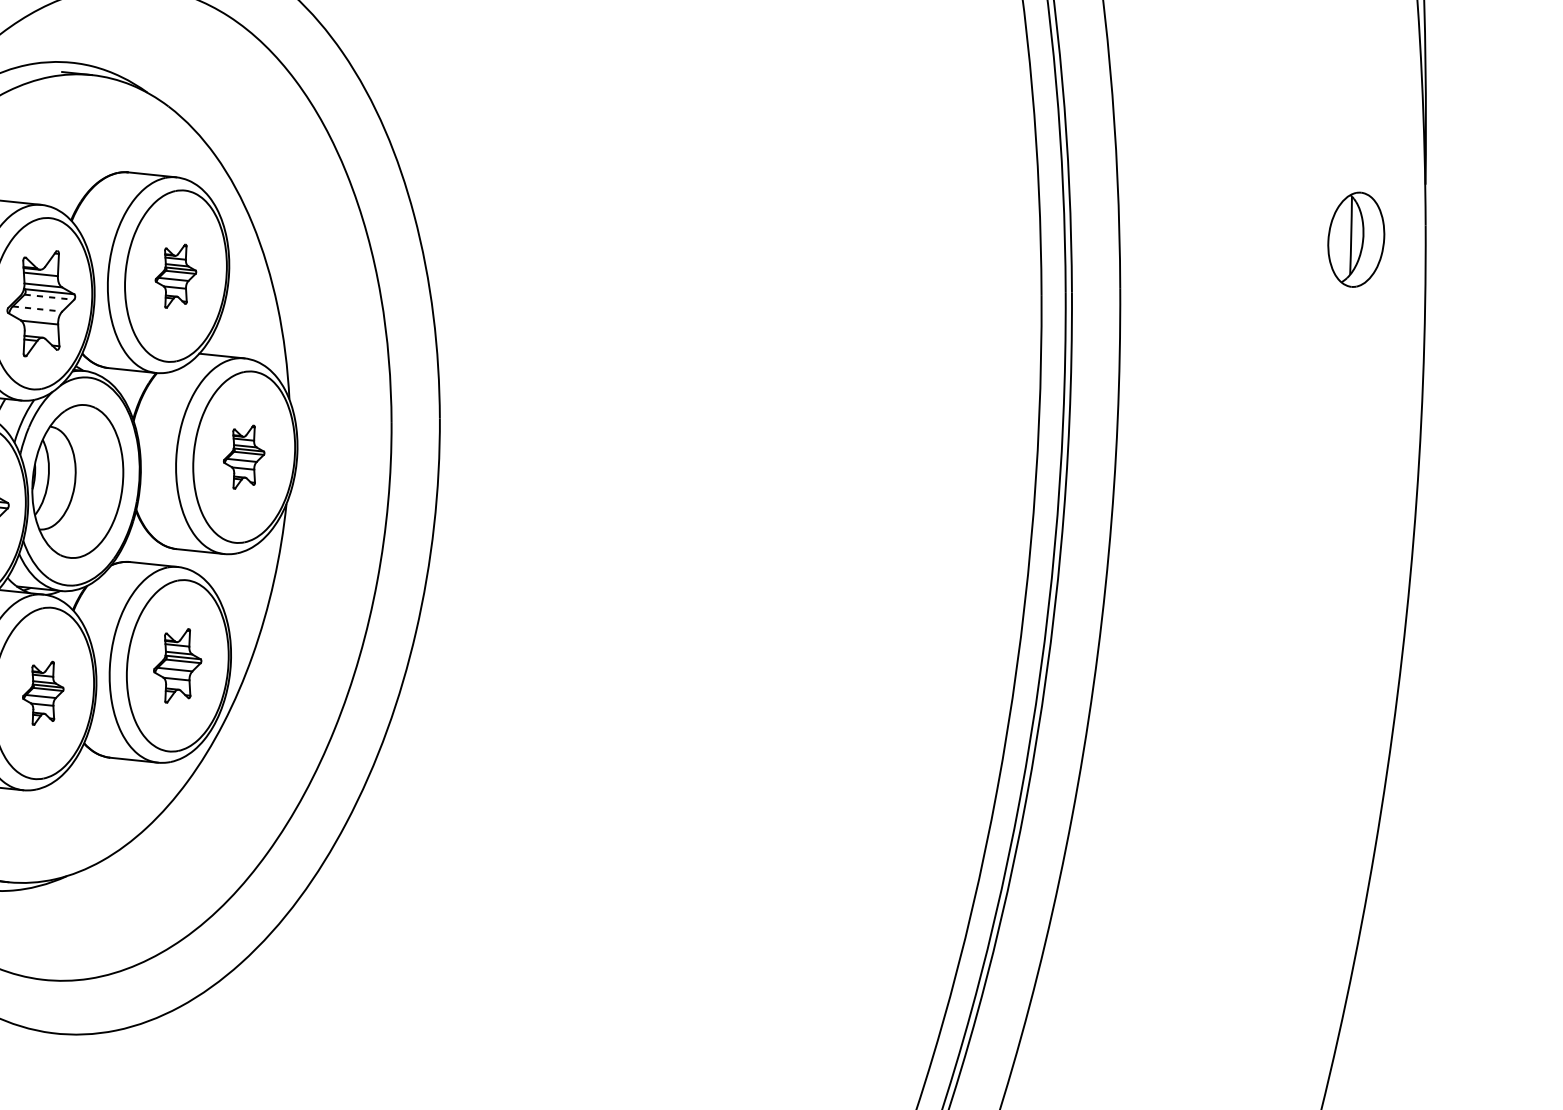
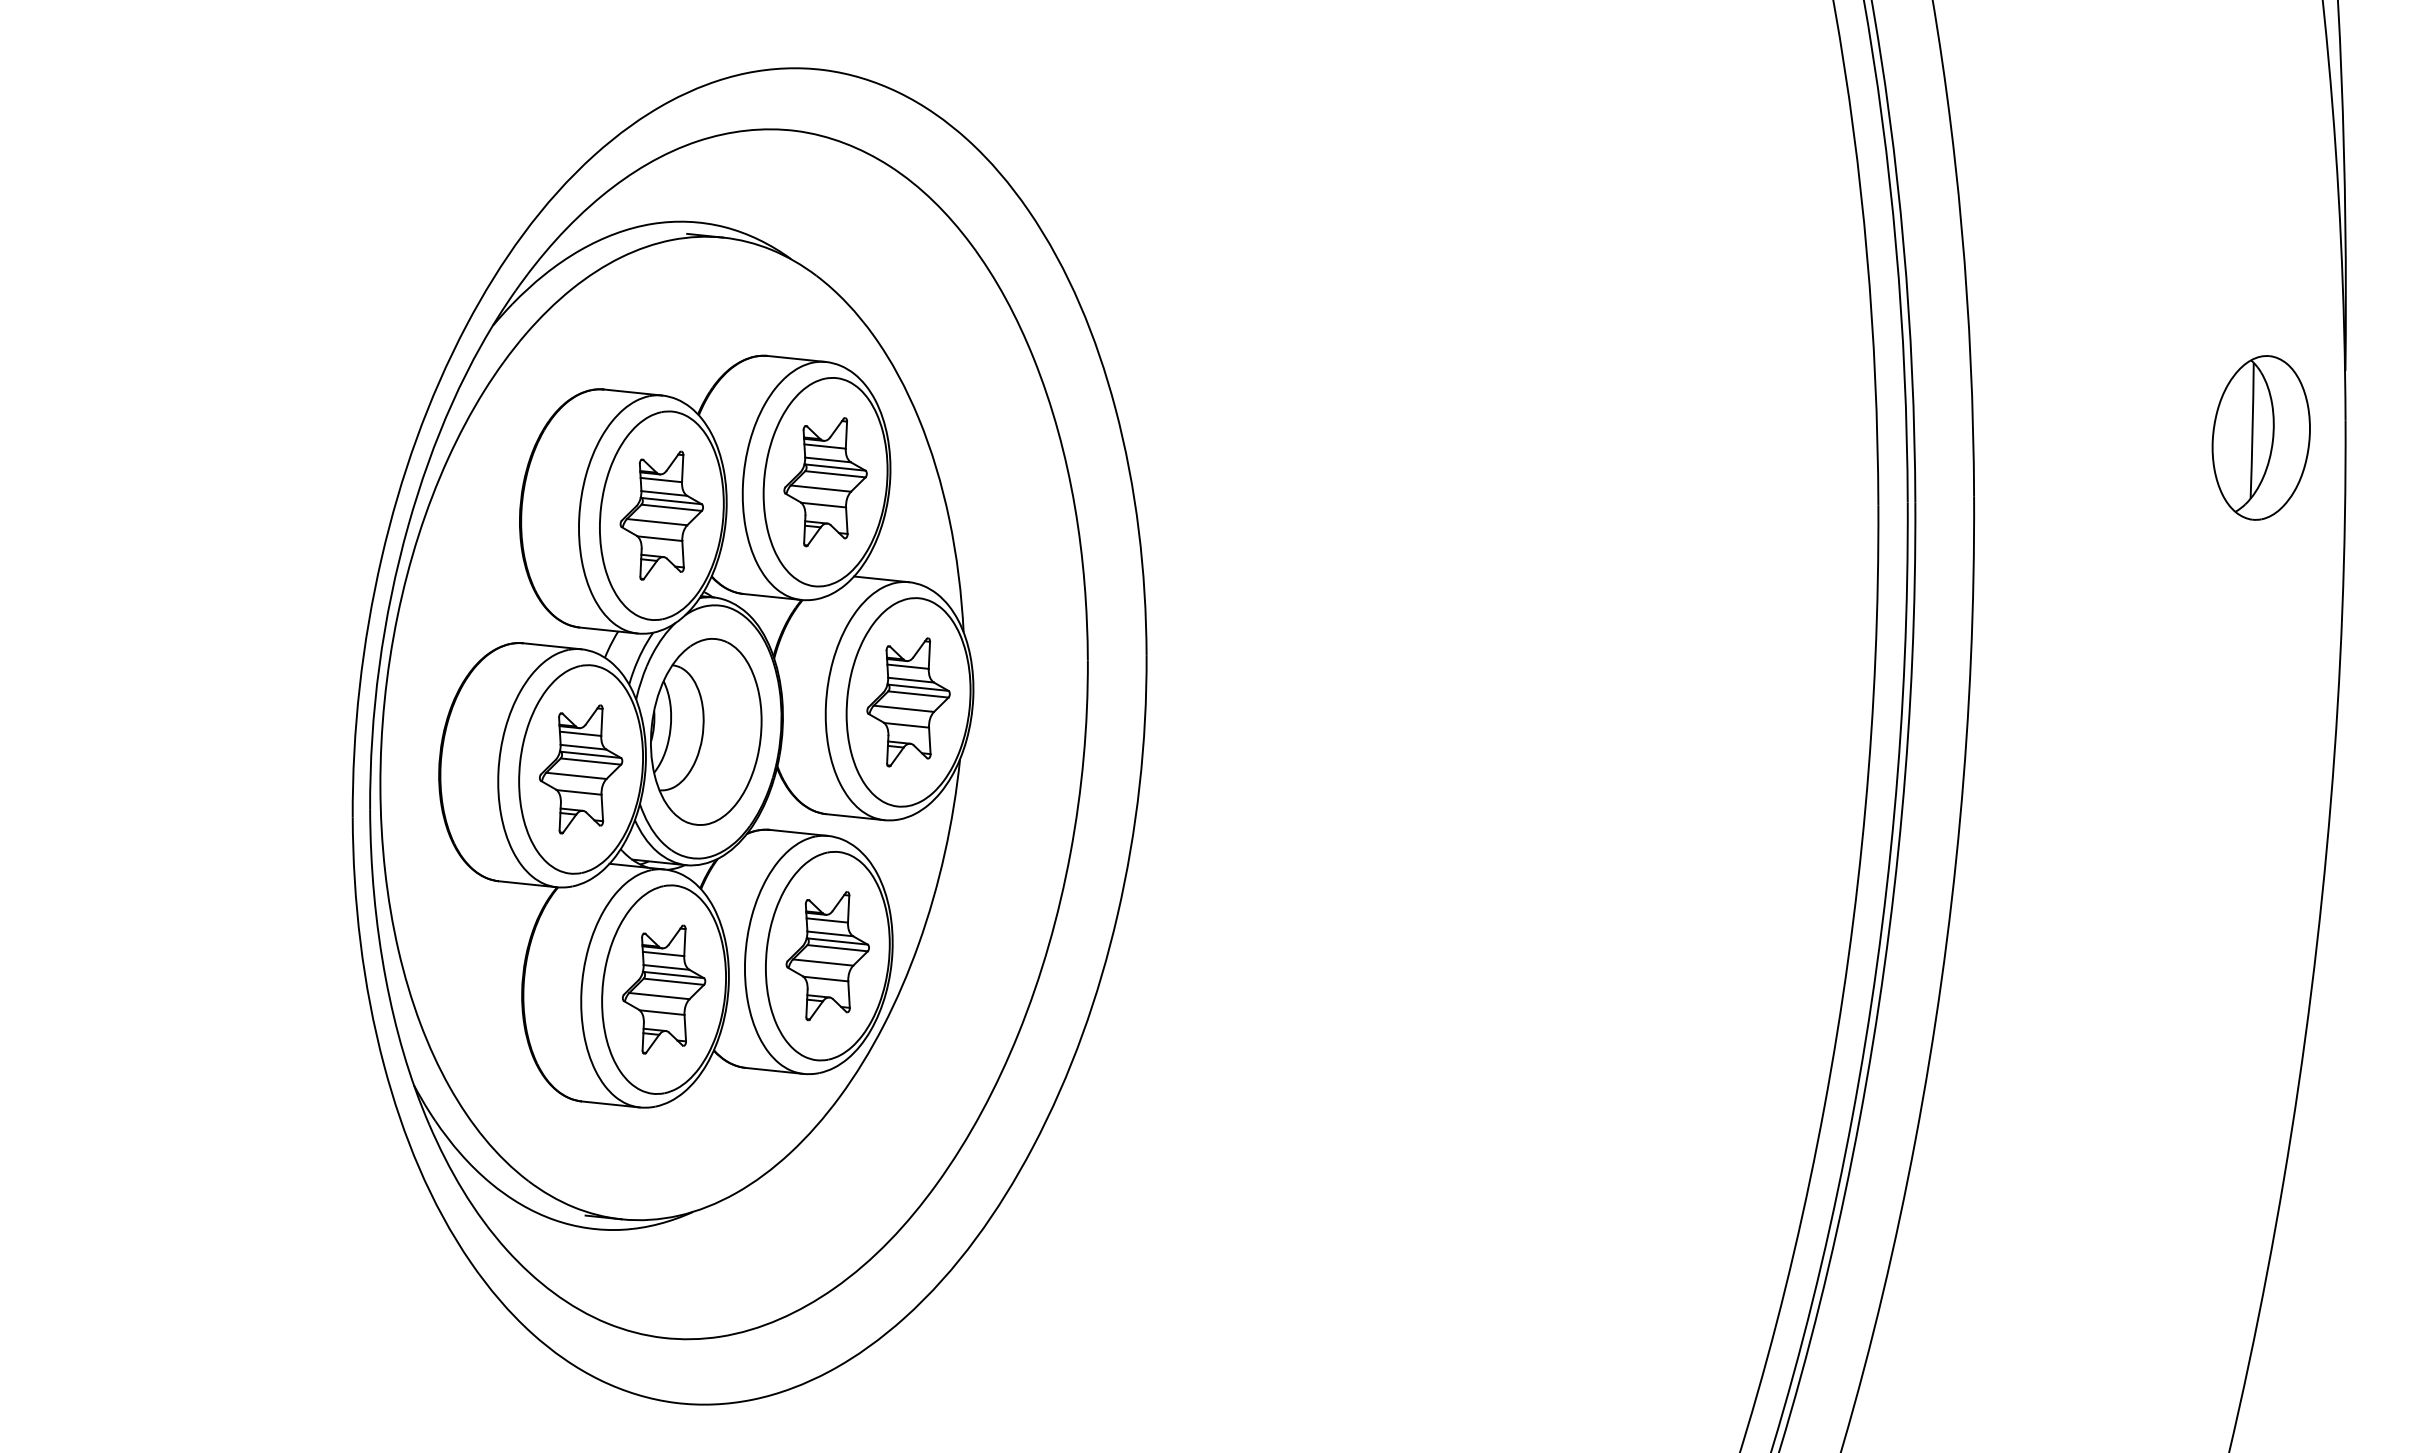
part: (1355, 239) -> (2260, 437), size x1.43
part: (175, 276) -> (825, 482), size x1.67
line: (50, 296) -> (672, 507), dashed -> solid
line: (37, 309) -> (657, 522), dashed -> solid
part: (244, 457) -> (908, 702), size x1.67
part: (177, 666) -> (827, 956), size x1.43
part: (43, 693) -> (664, 989), size x1.67

